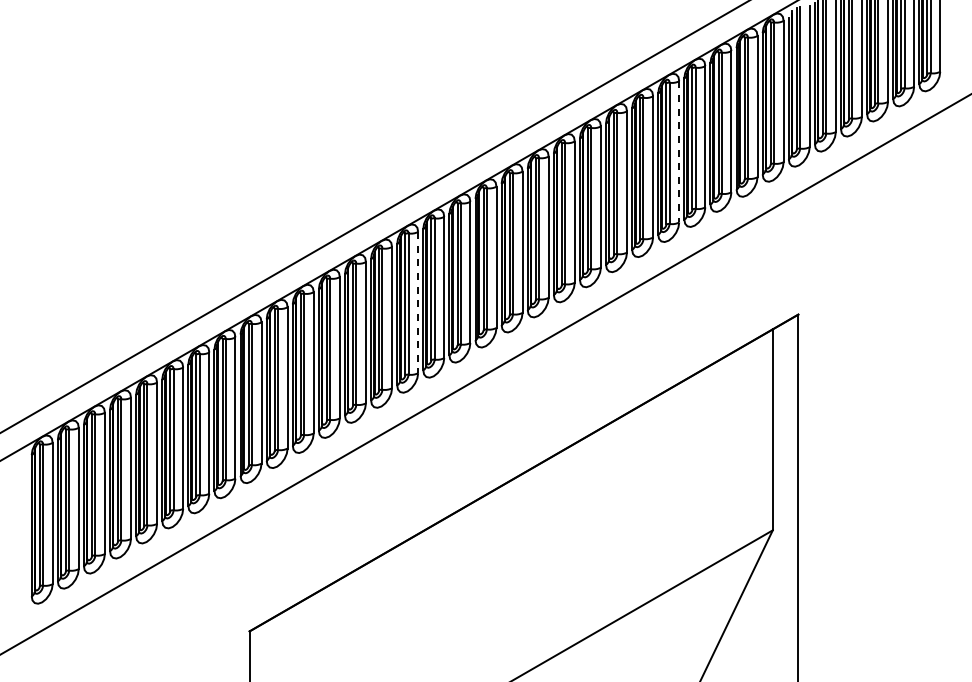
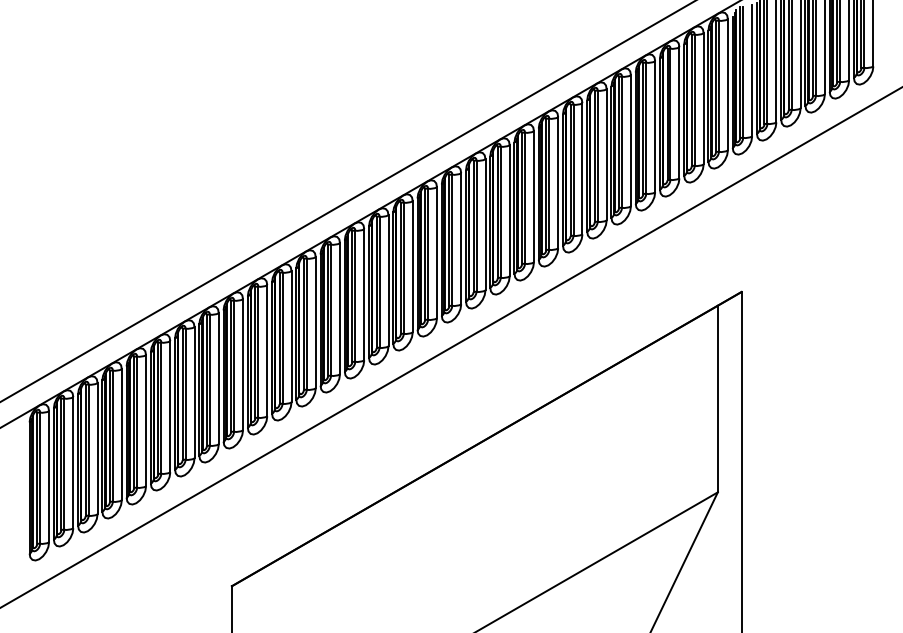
line: (679, 151) -> (631, 140), dashed -> solid
line: (418, 302) -> (388, 280), dashed -> solid

